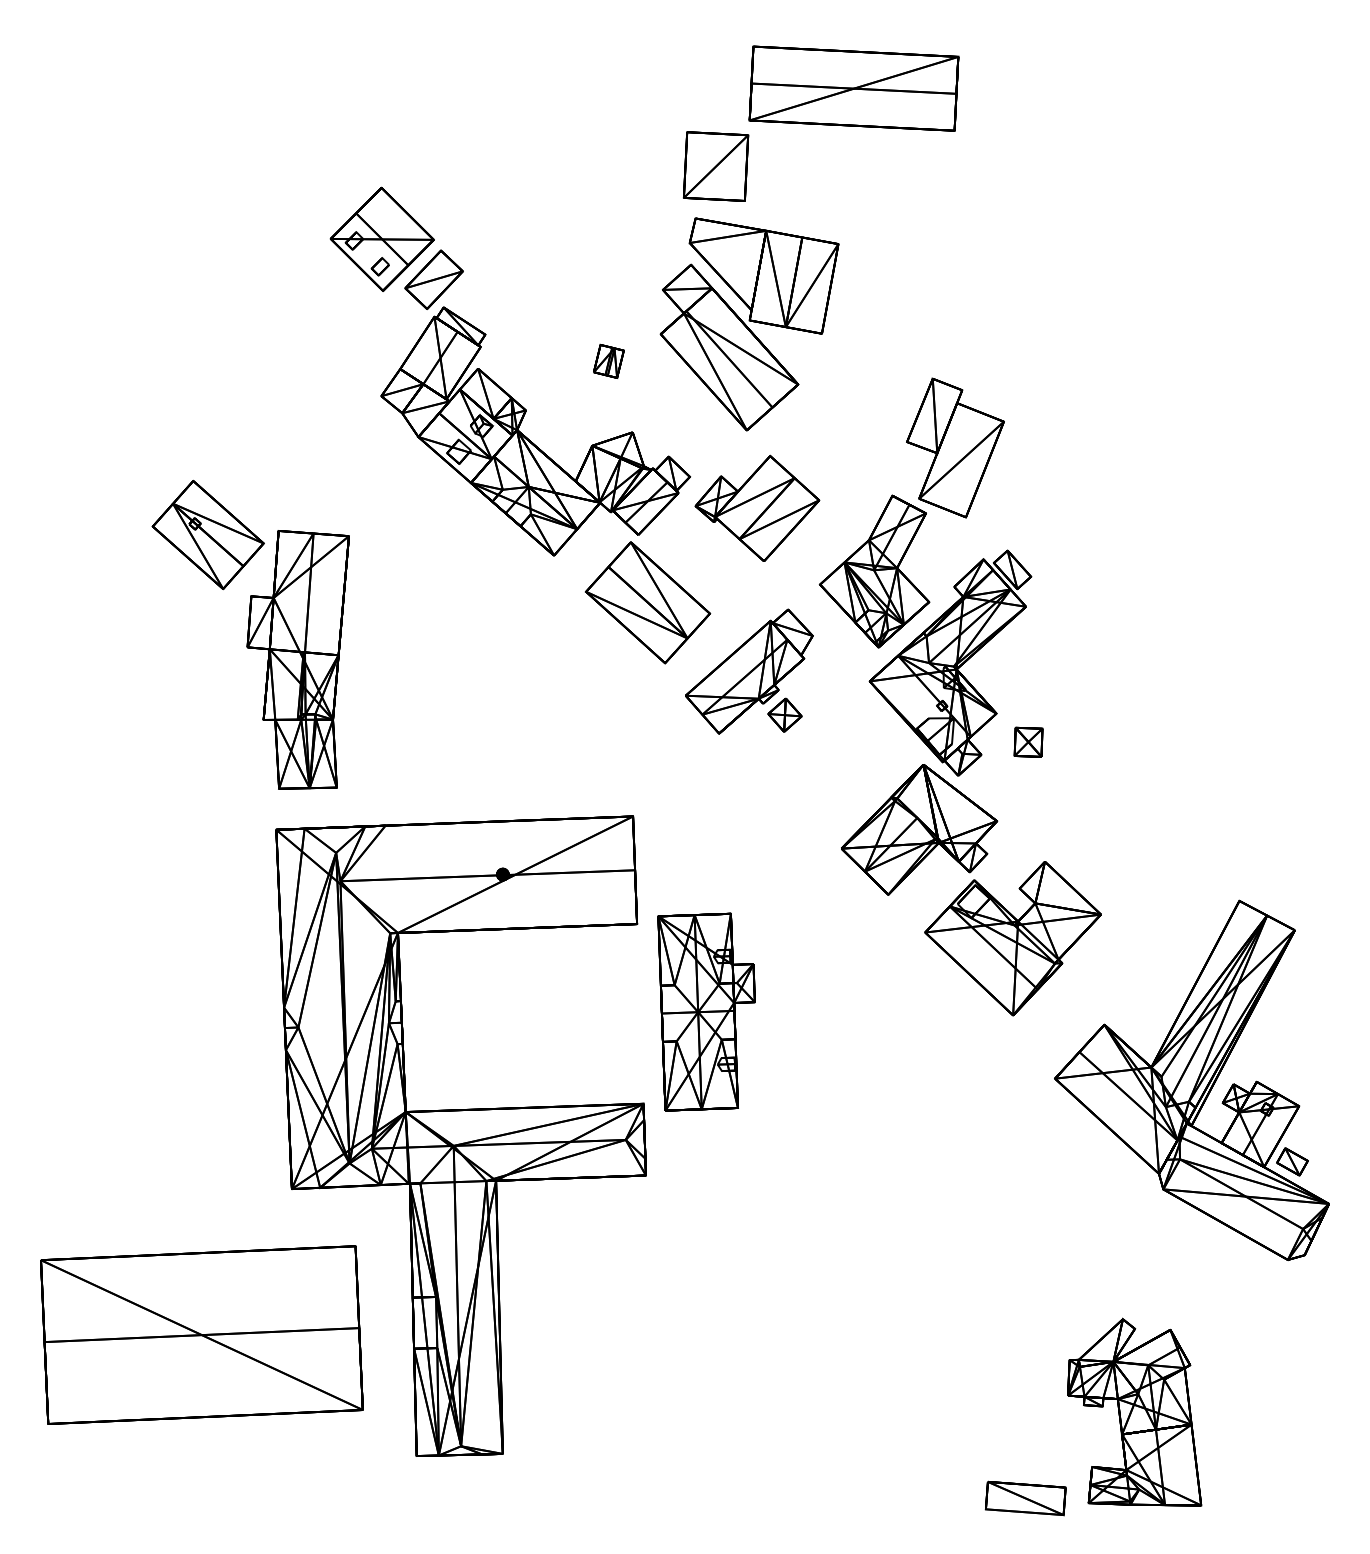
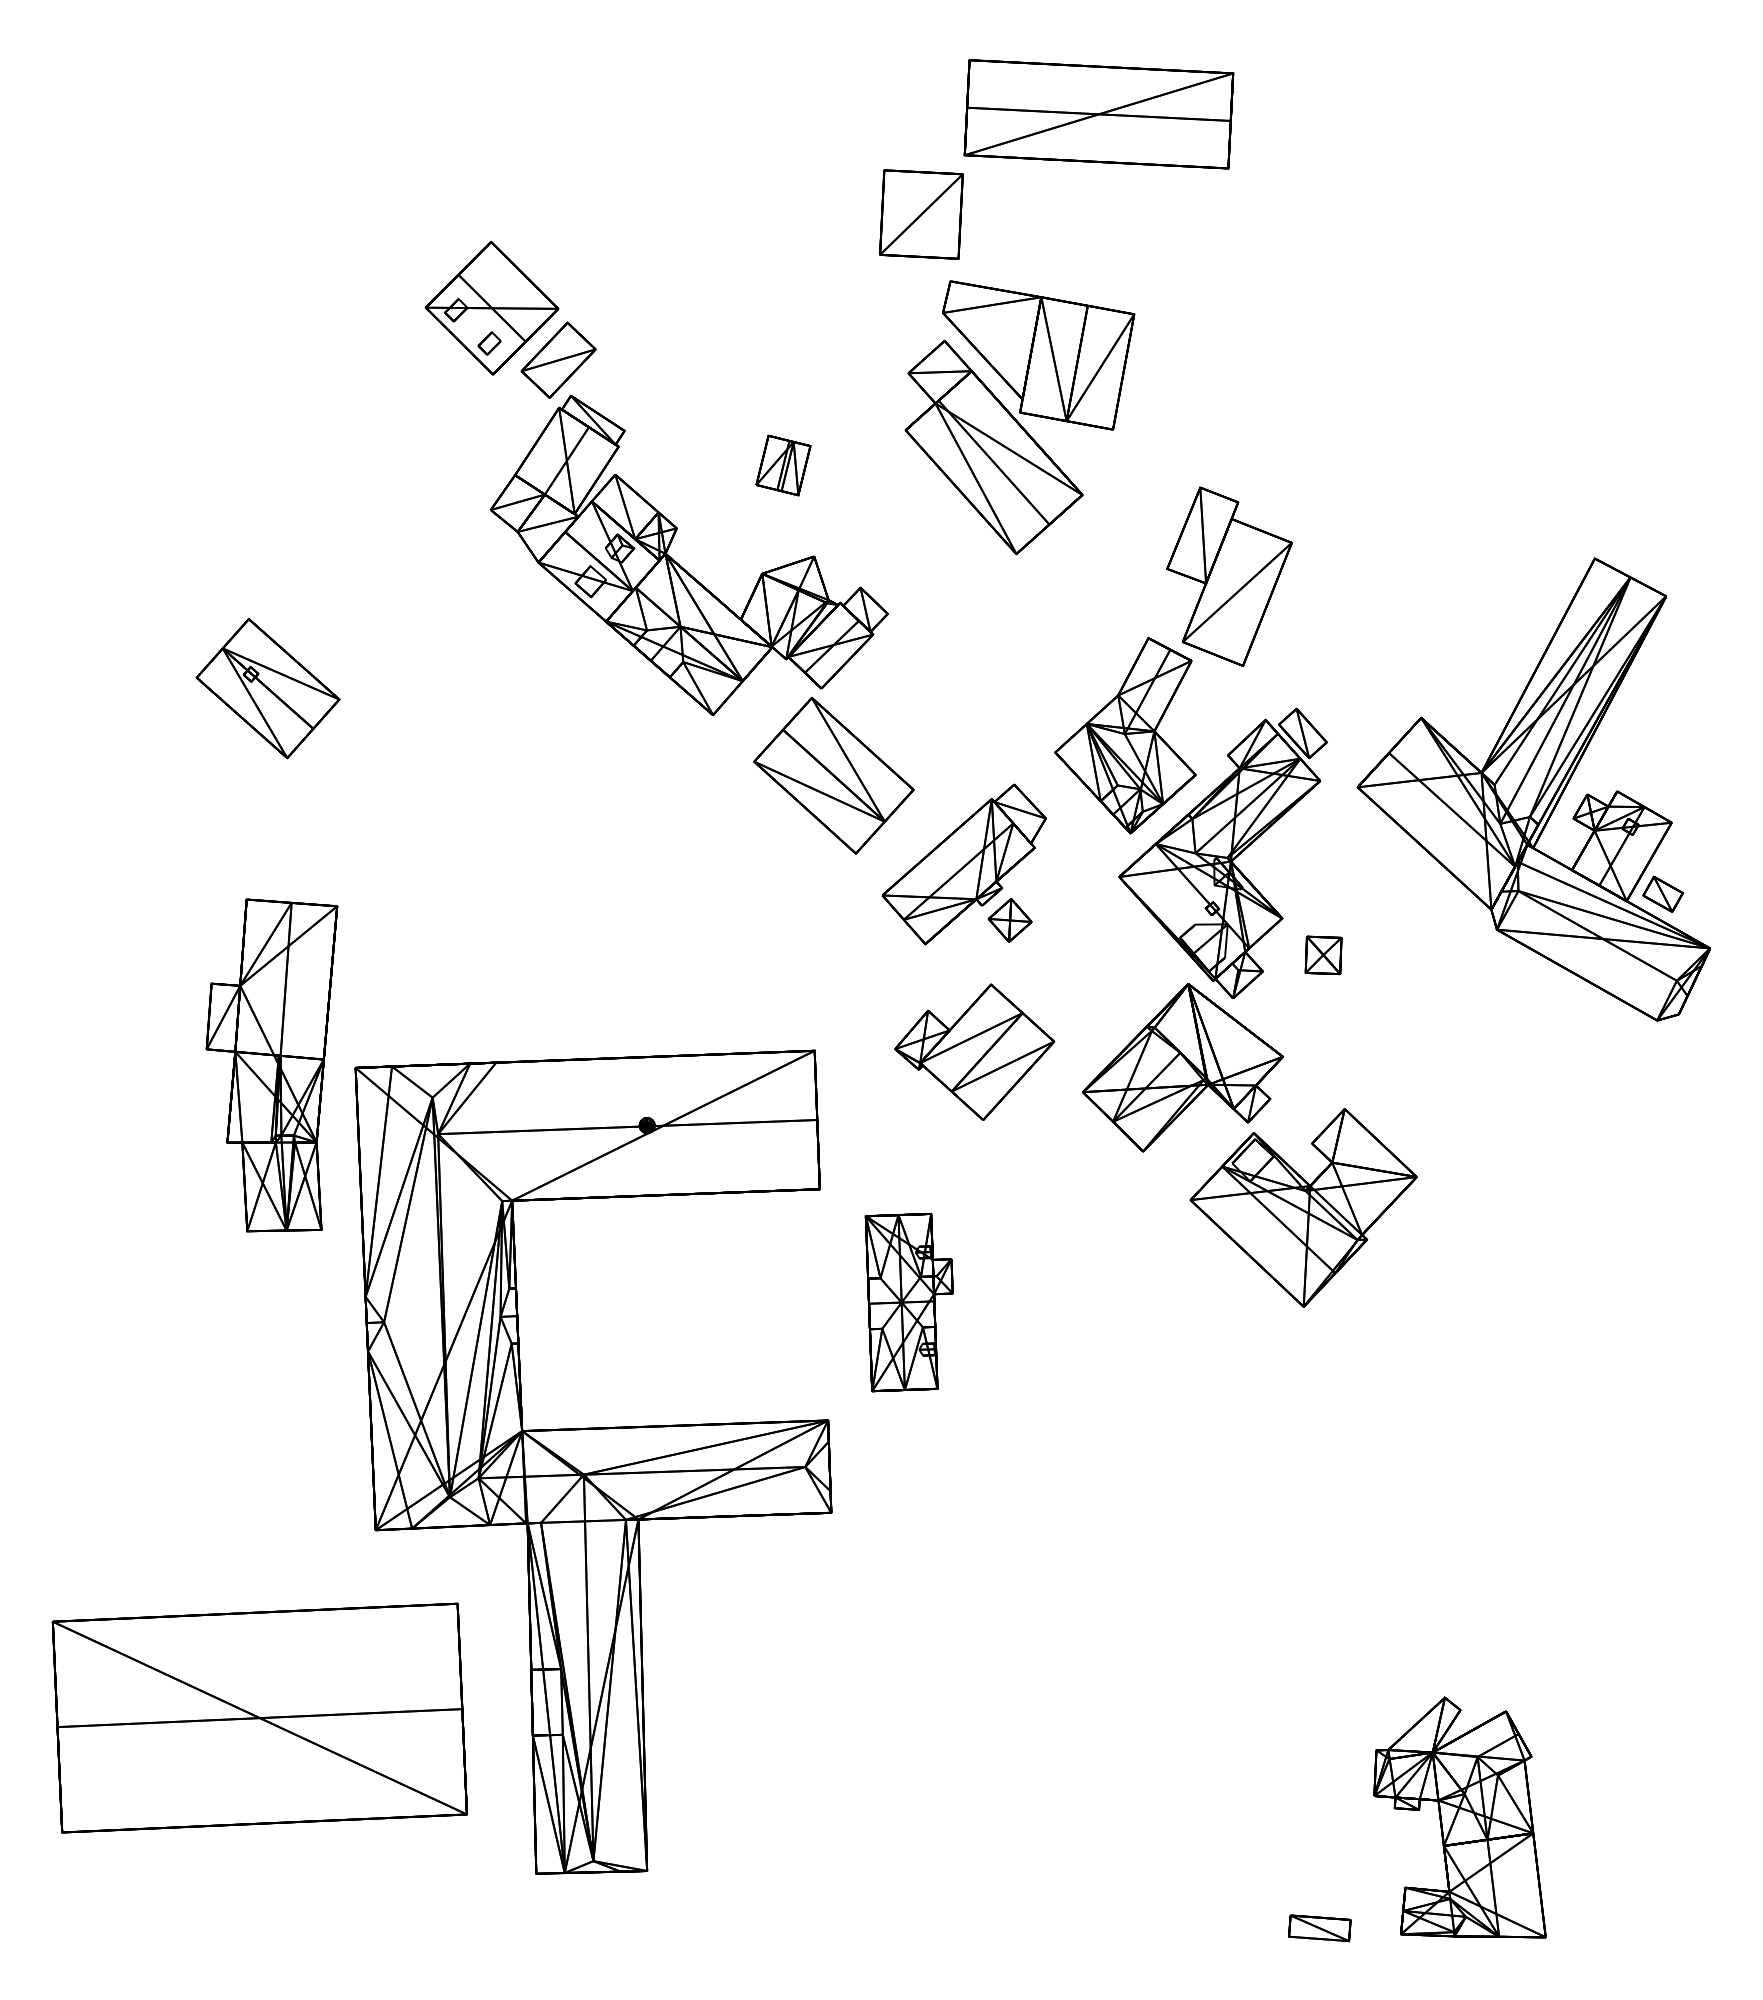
part: (749, 324) -> (1019, 417), moved
part: (608, 360) -> (783, 464), size x1.4
part: (757, 507) -> (974, 1050), moved
part: (297, 659) -> (270, 1064), moved
part: (706, 1011) -> (909, 1301), size x0.7
part: (1191, 1080) -> (1533, 789), moved
part: (1025, 1498) -> (1319, 1928), size x0.6

